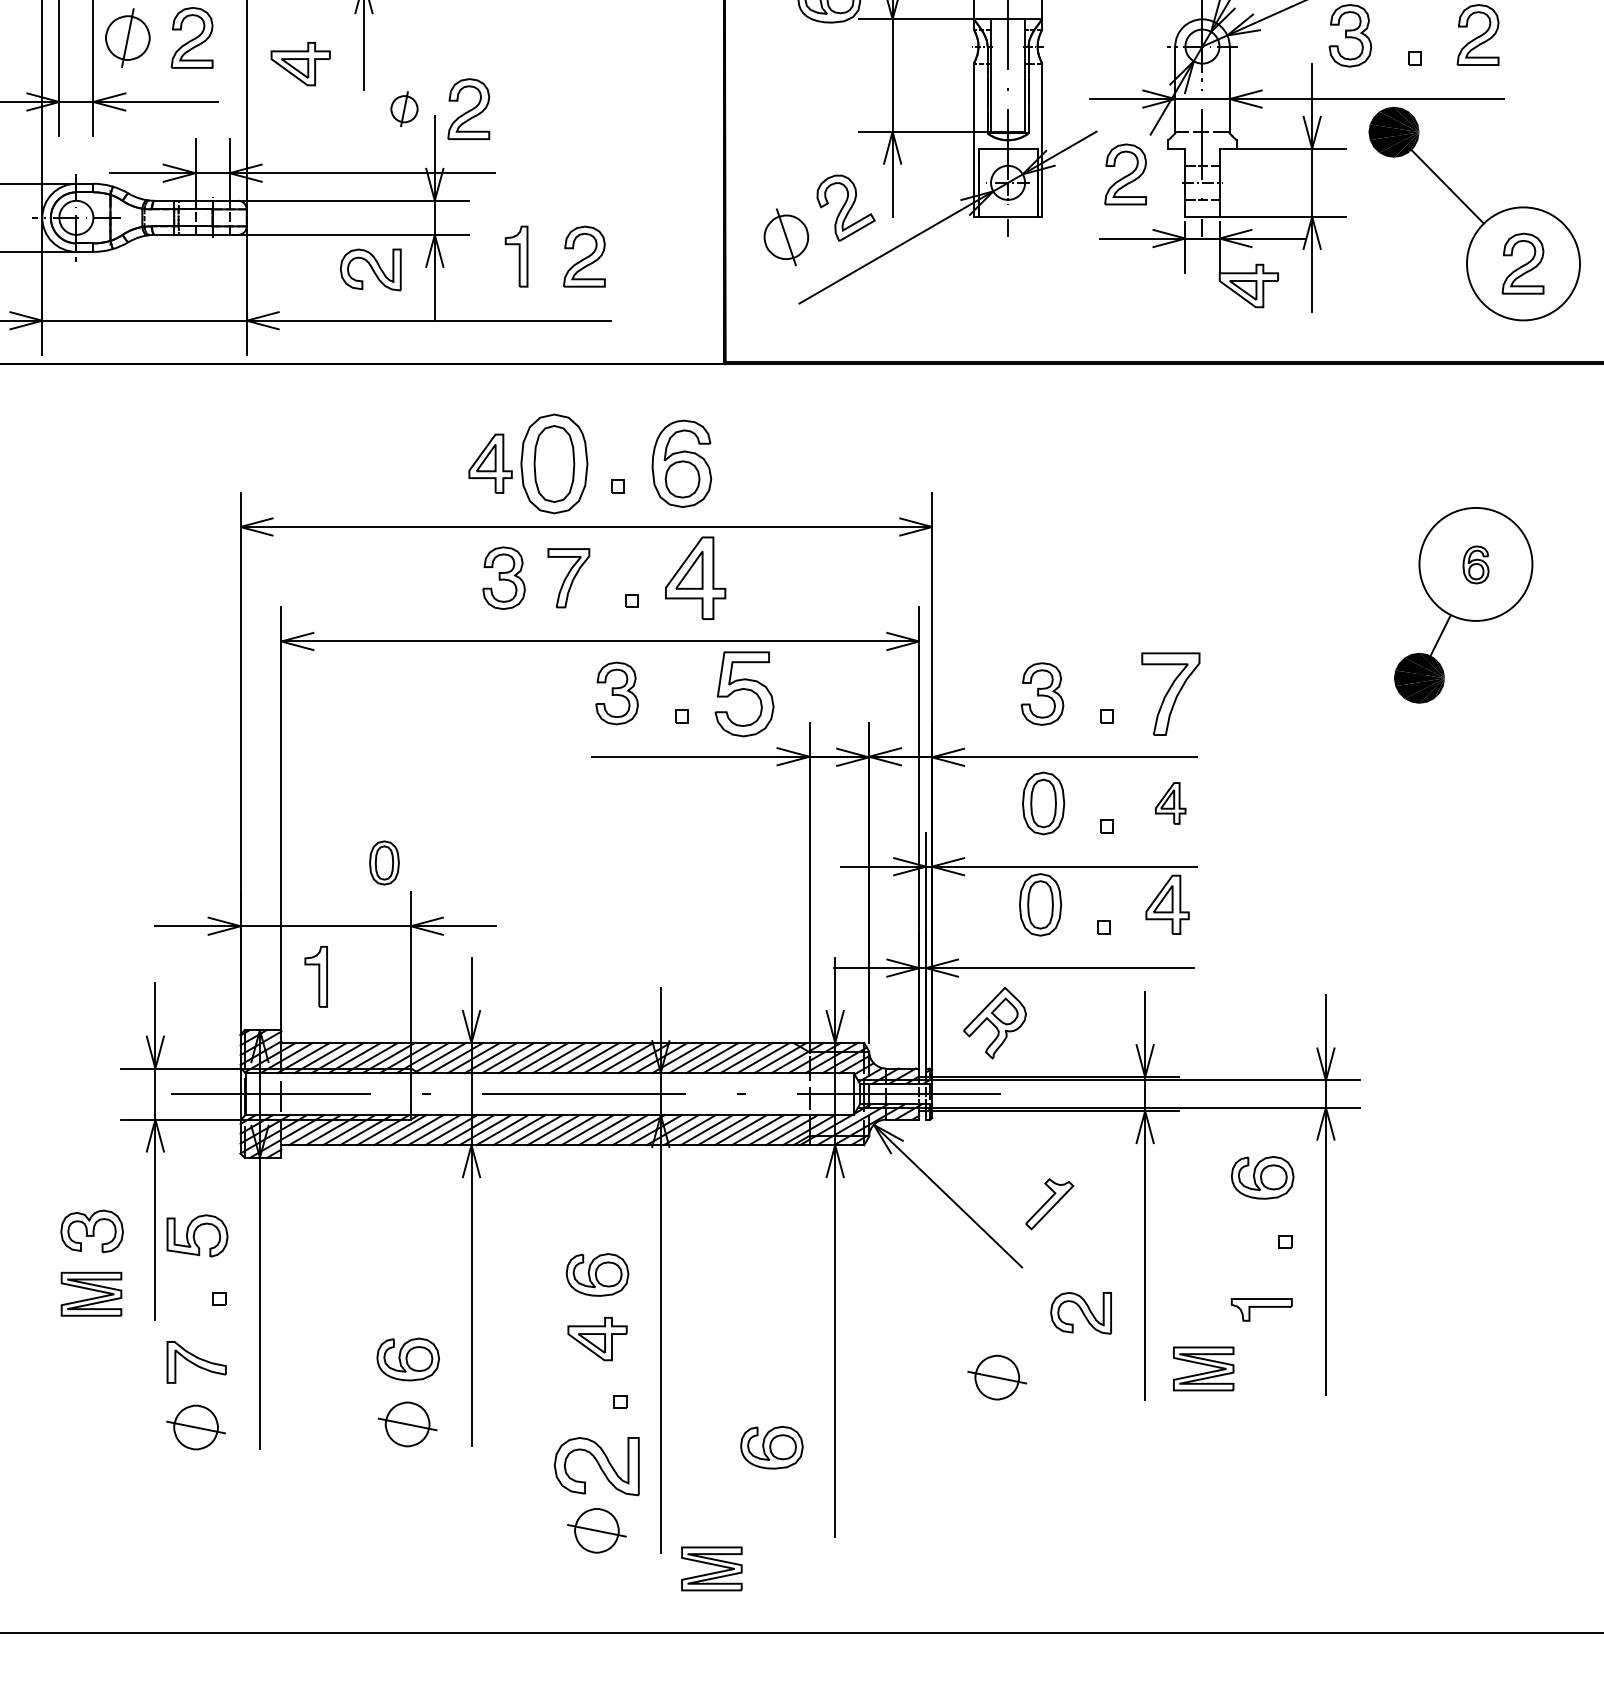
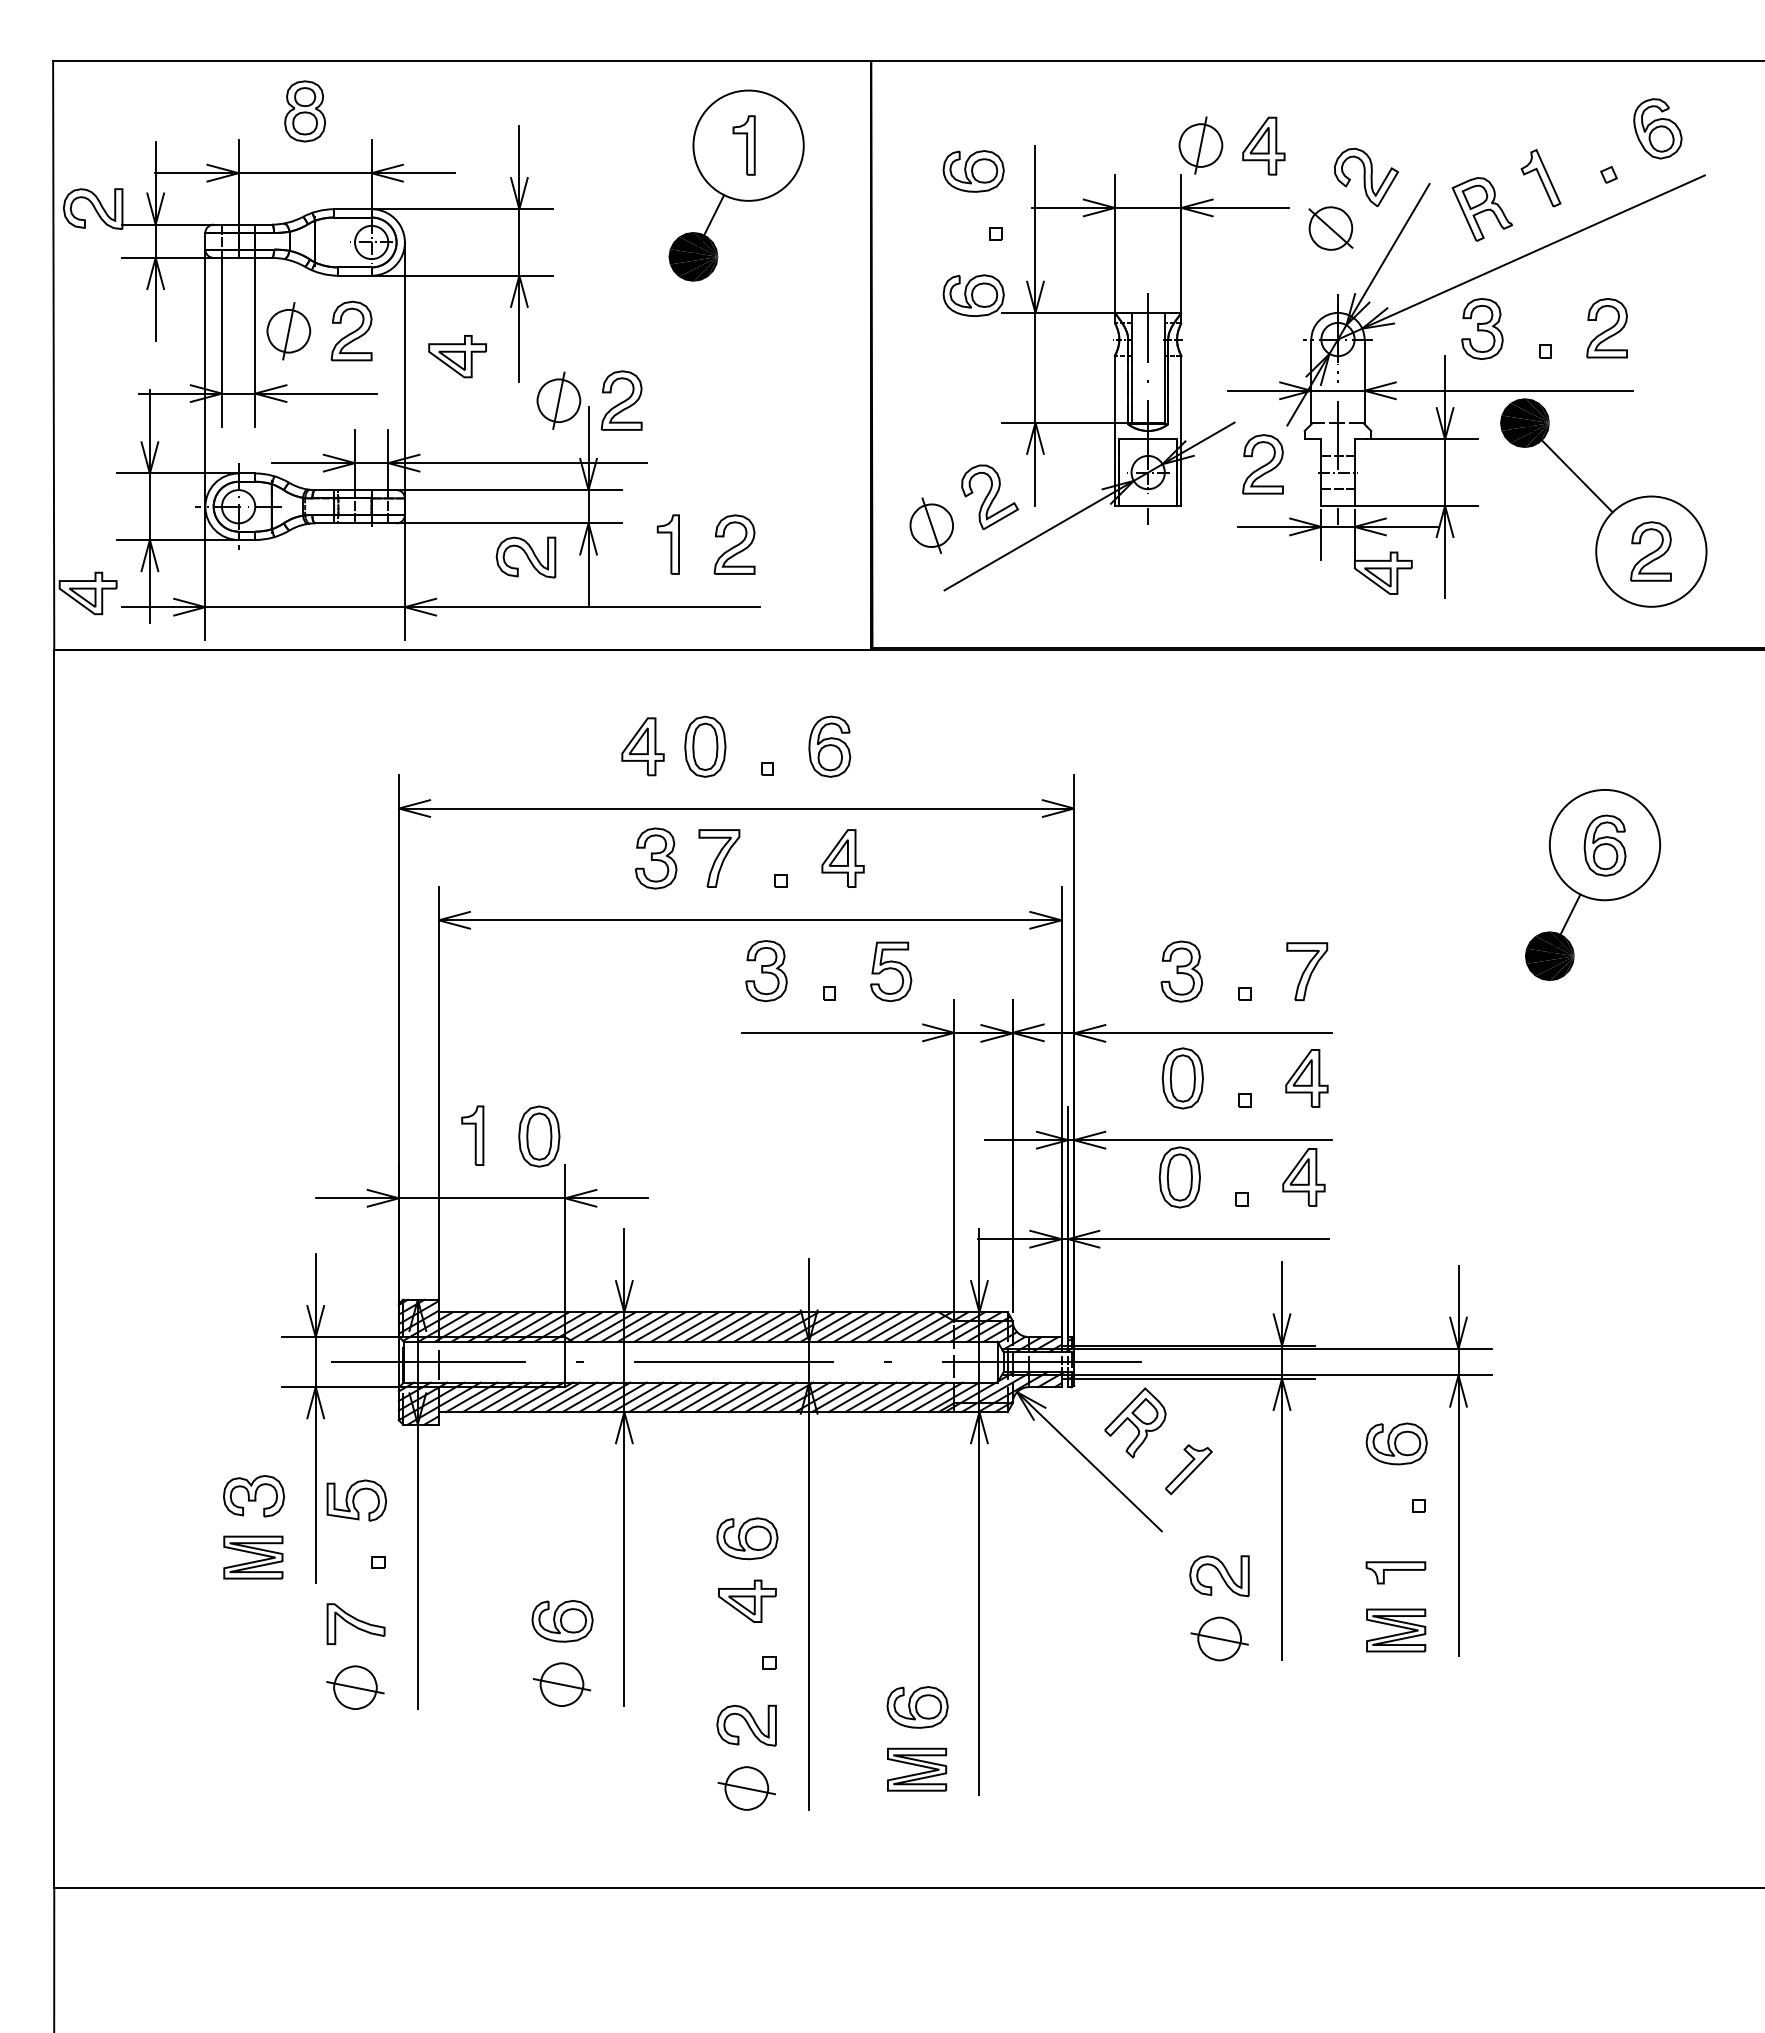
part: (404, 109) -> (558, 400), size x1.67
part: (554, 463) -> (705, 746), size x0.62
part: (681, 463) -> (829, 746), size x0.71
part: (1475, 564) -> (1604, 845), size x1.67
part: (694, 578) -> (842, 858), size x0.71
part: (745, 693) -> (891, 971), size x0.71
part: (1171, 693) -> (1307, 971), size x0.71
part: (1170, 803) -> (1306, 1078), size x1.43
part: (384, 862) -> (539, 1136), size x1.43
part: (315, 976) -> (472, 1135), moved
part: (995, 1022) -> (1135, 1422), moved
part: (1204, 1368) -> (1396, 1630), moved
part: (997, 1377) -> (1219, 1638), moved
part: (596, 1466) -> (746, 1725), size x0.71
part: (712, 1568) -> (917, 1769), moved

